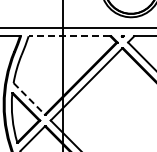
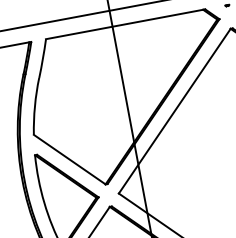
line: (69, 36) -> (124, 24), dashed -> solid
line: (29, 99) -> (70, 160), dashed -> solid

